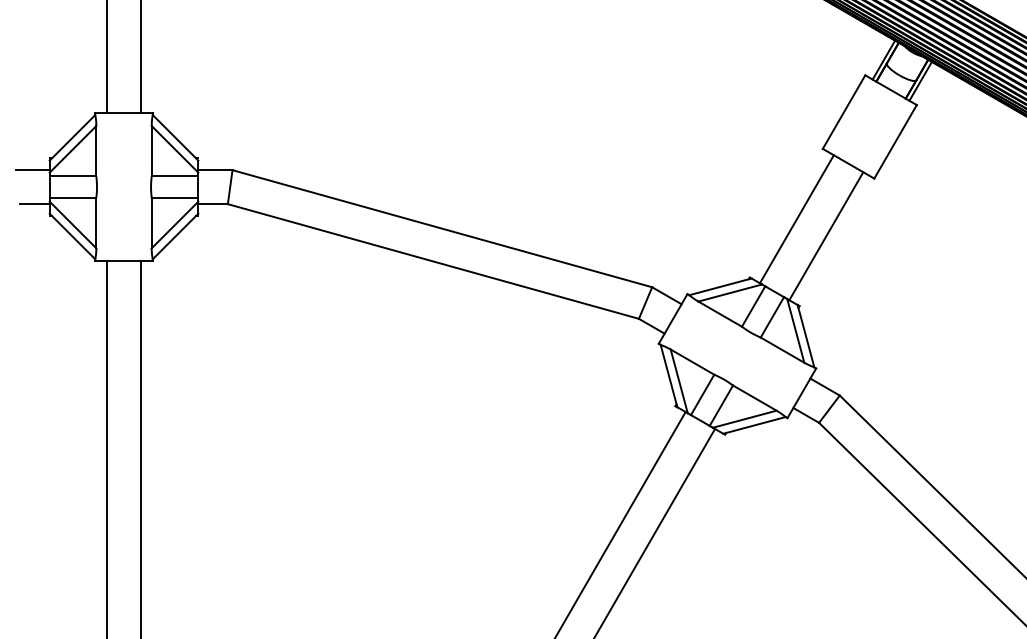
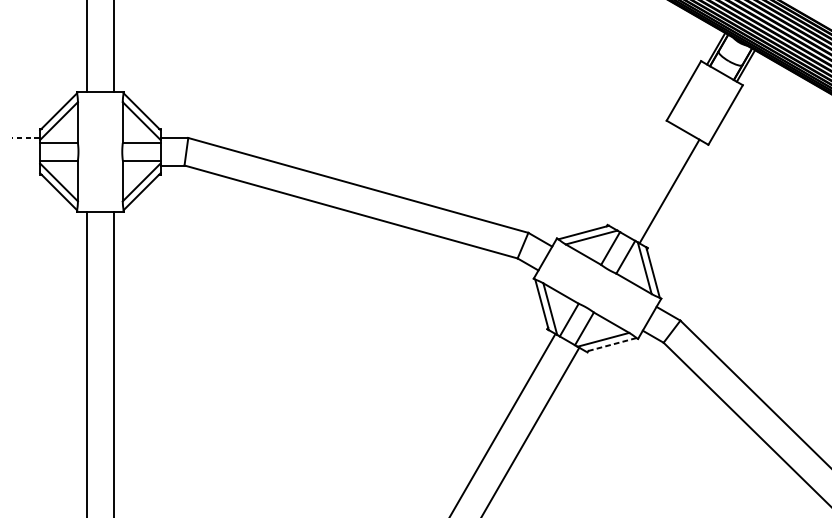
line: (32, 170) -> (26, 138), solid -> dashed
line: (34, 204) -> (27, 165), removed
line: (796, 219) -> (645, 177), removed
line: (754, 425) -> (611, 344), solid -> dashed

